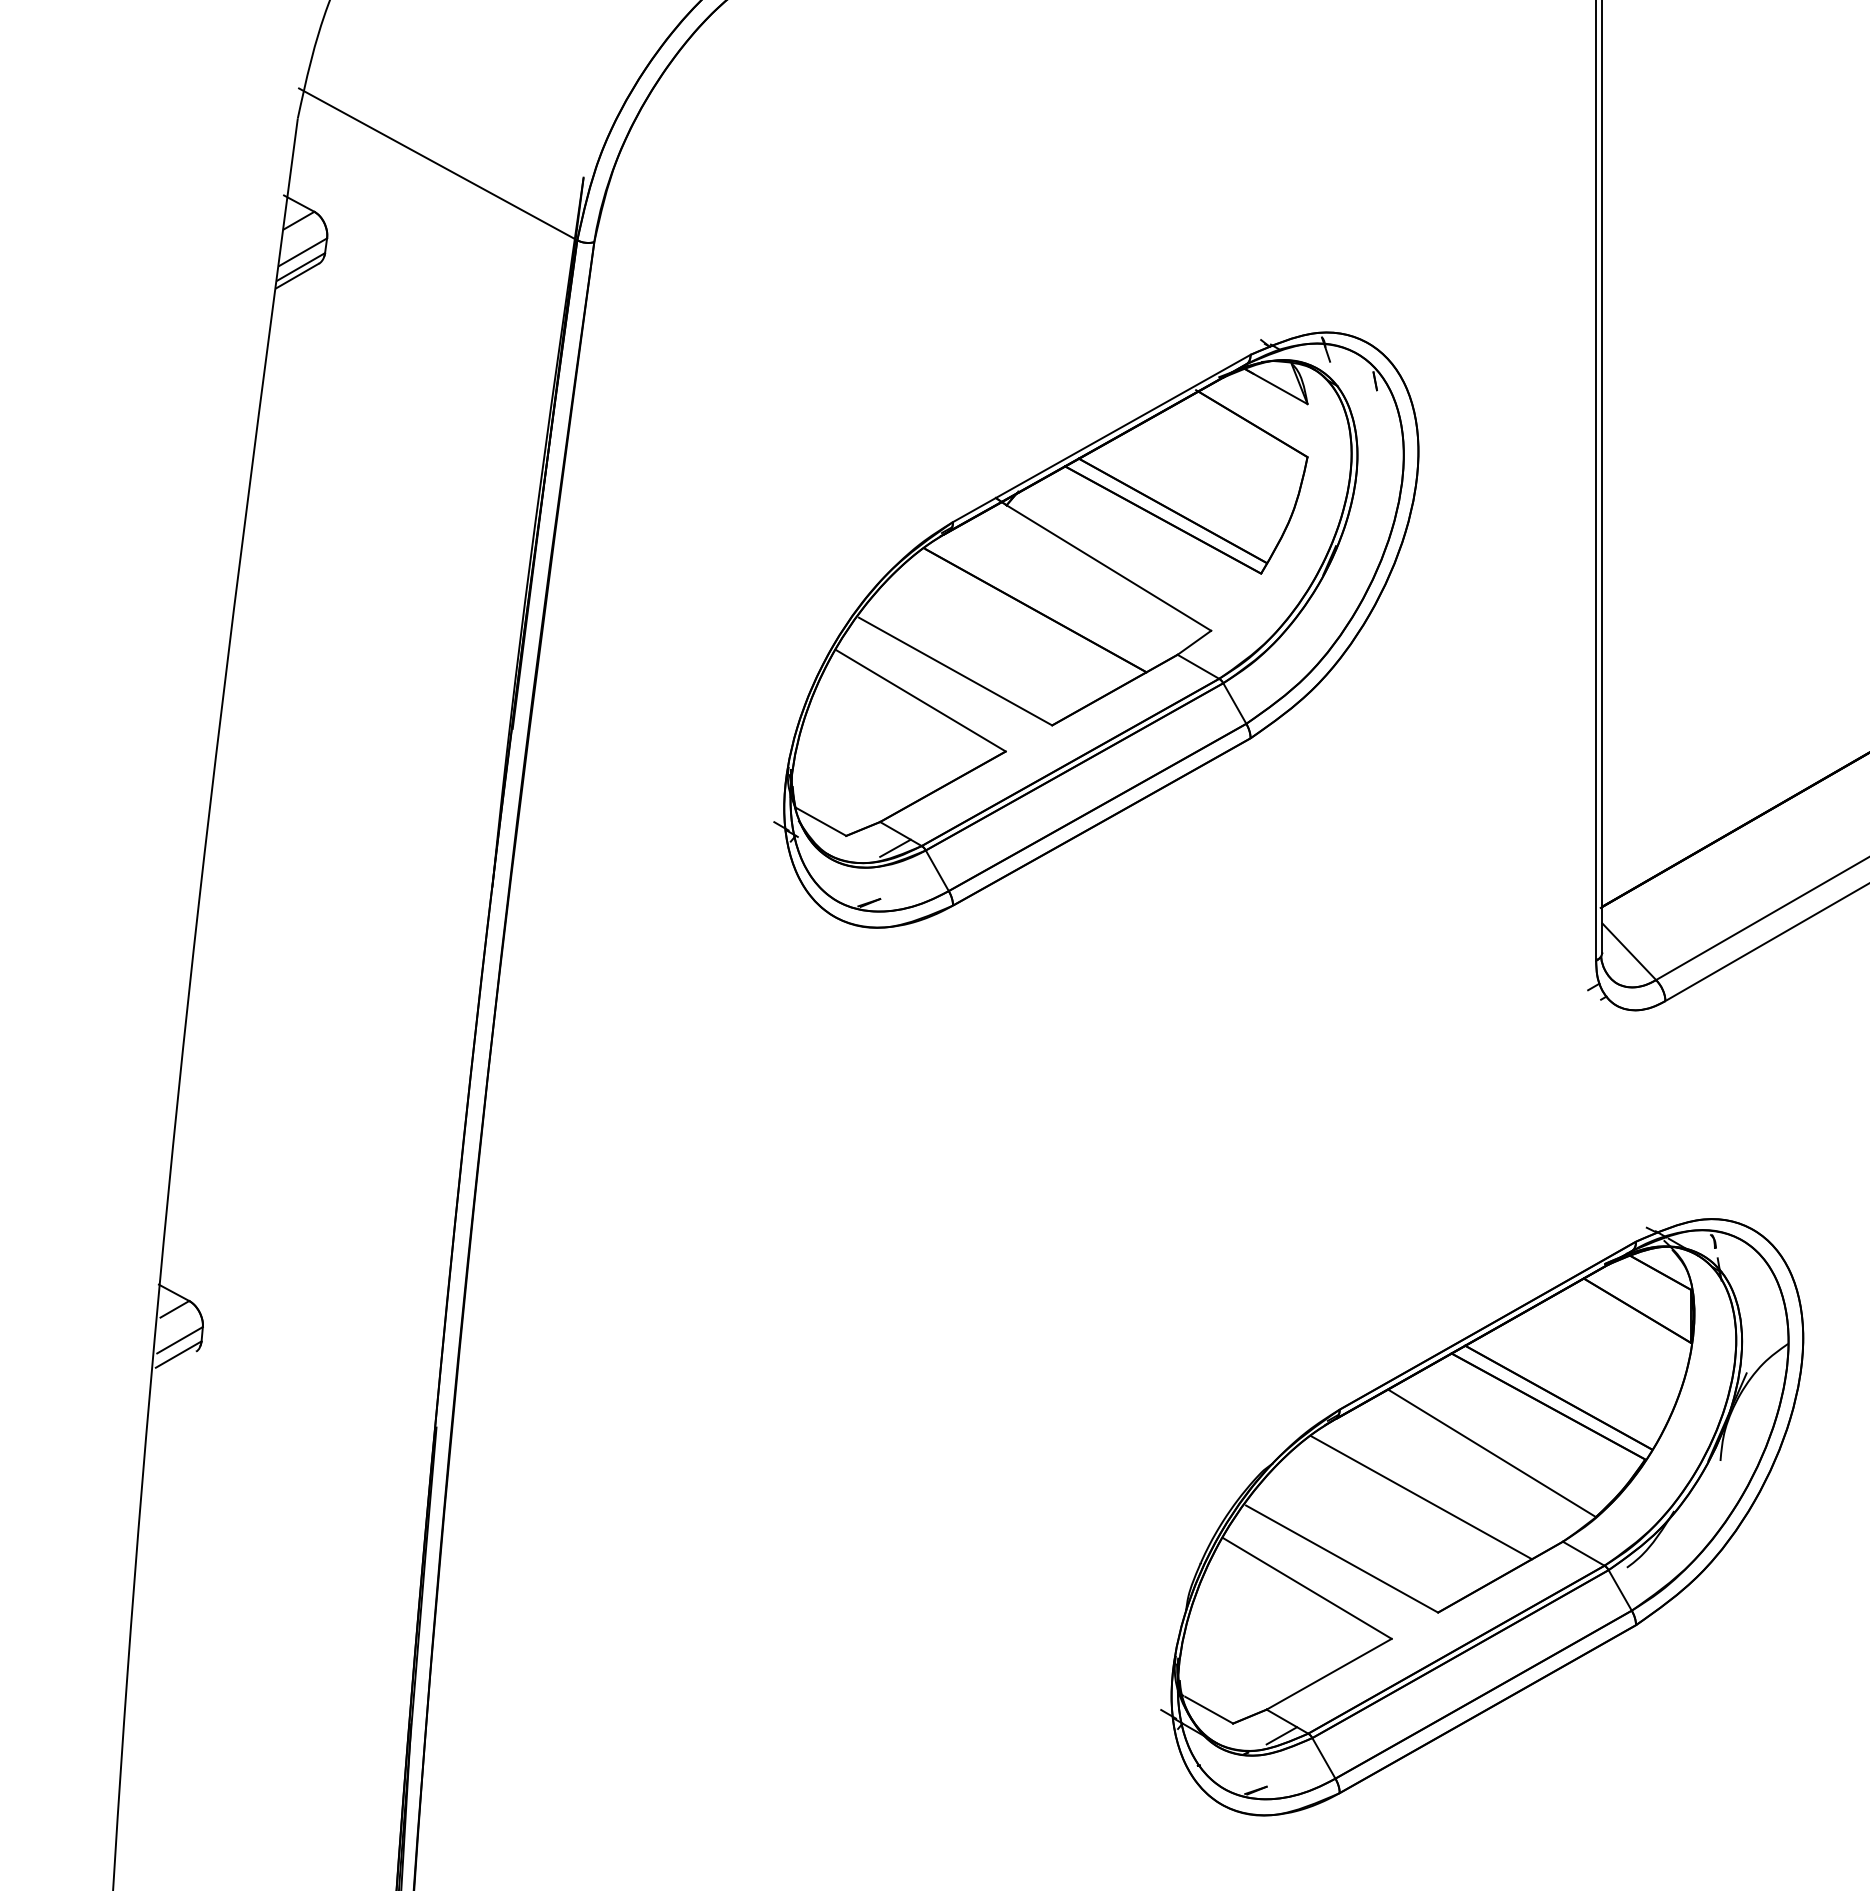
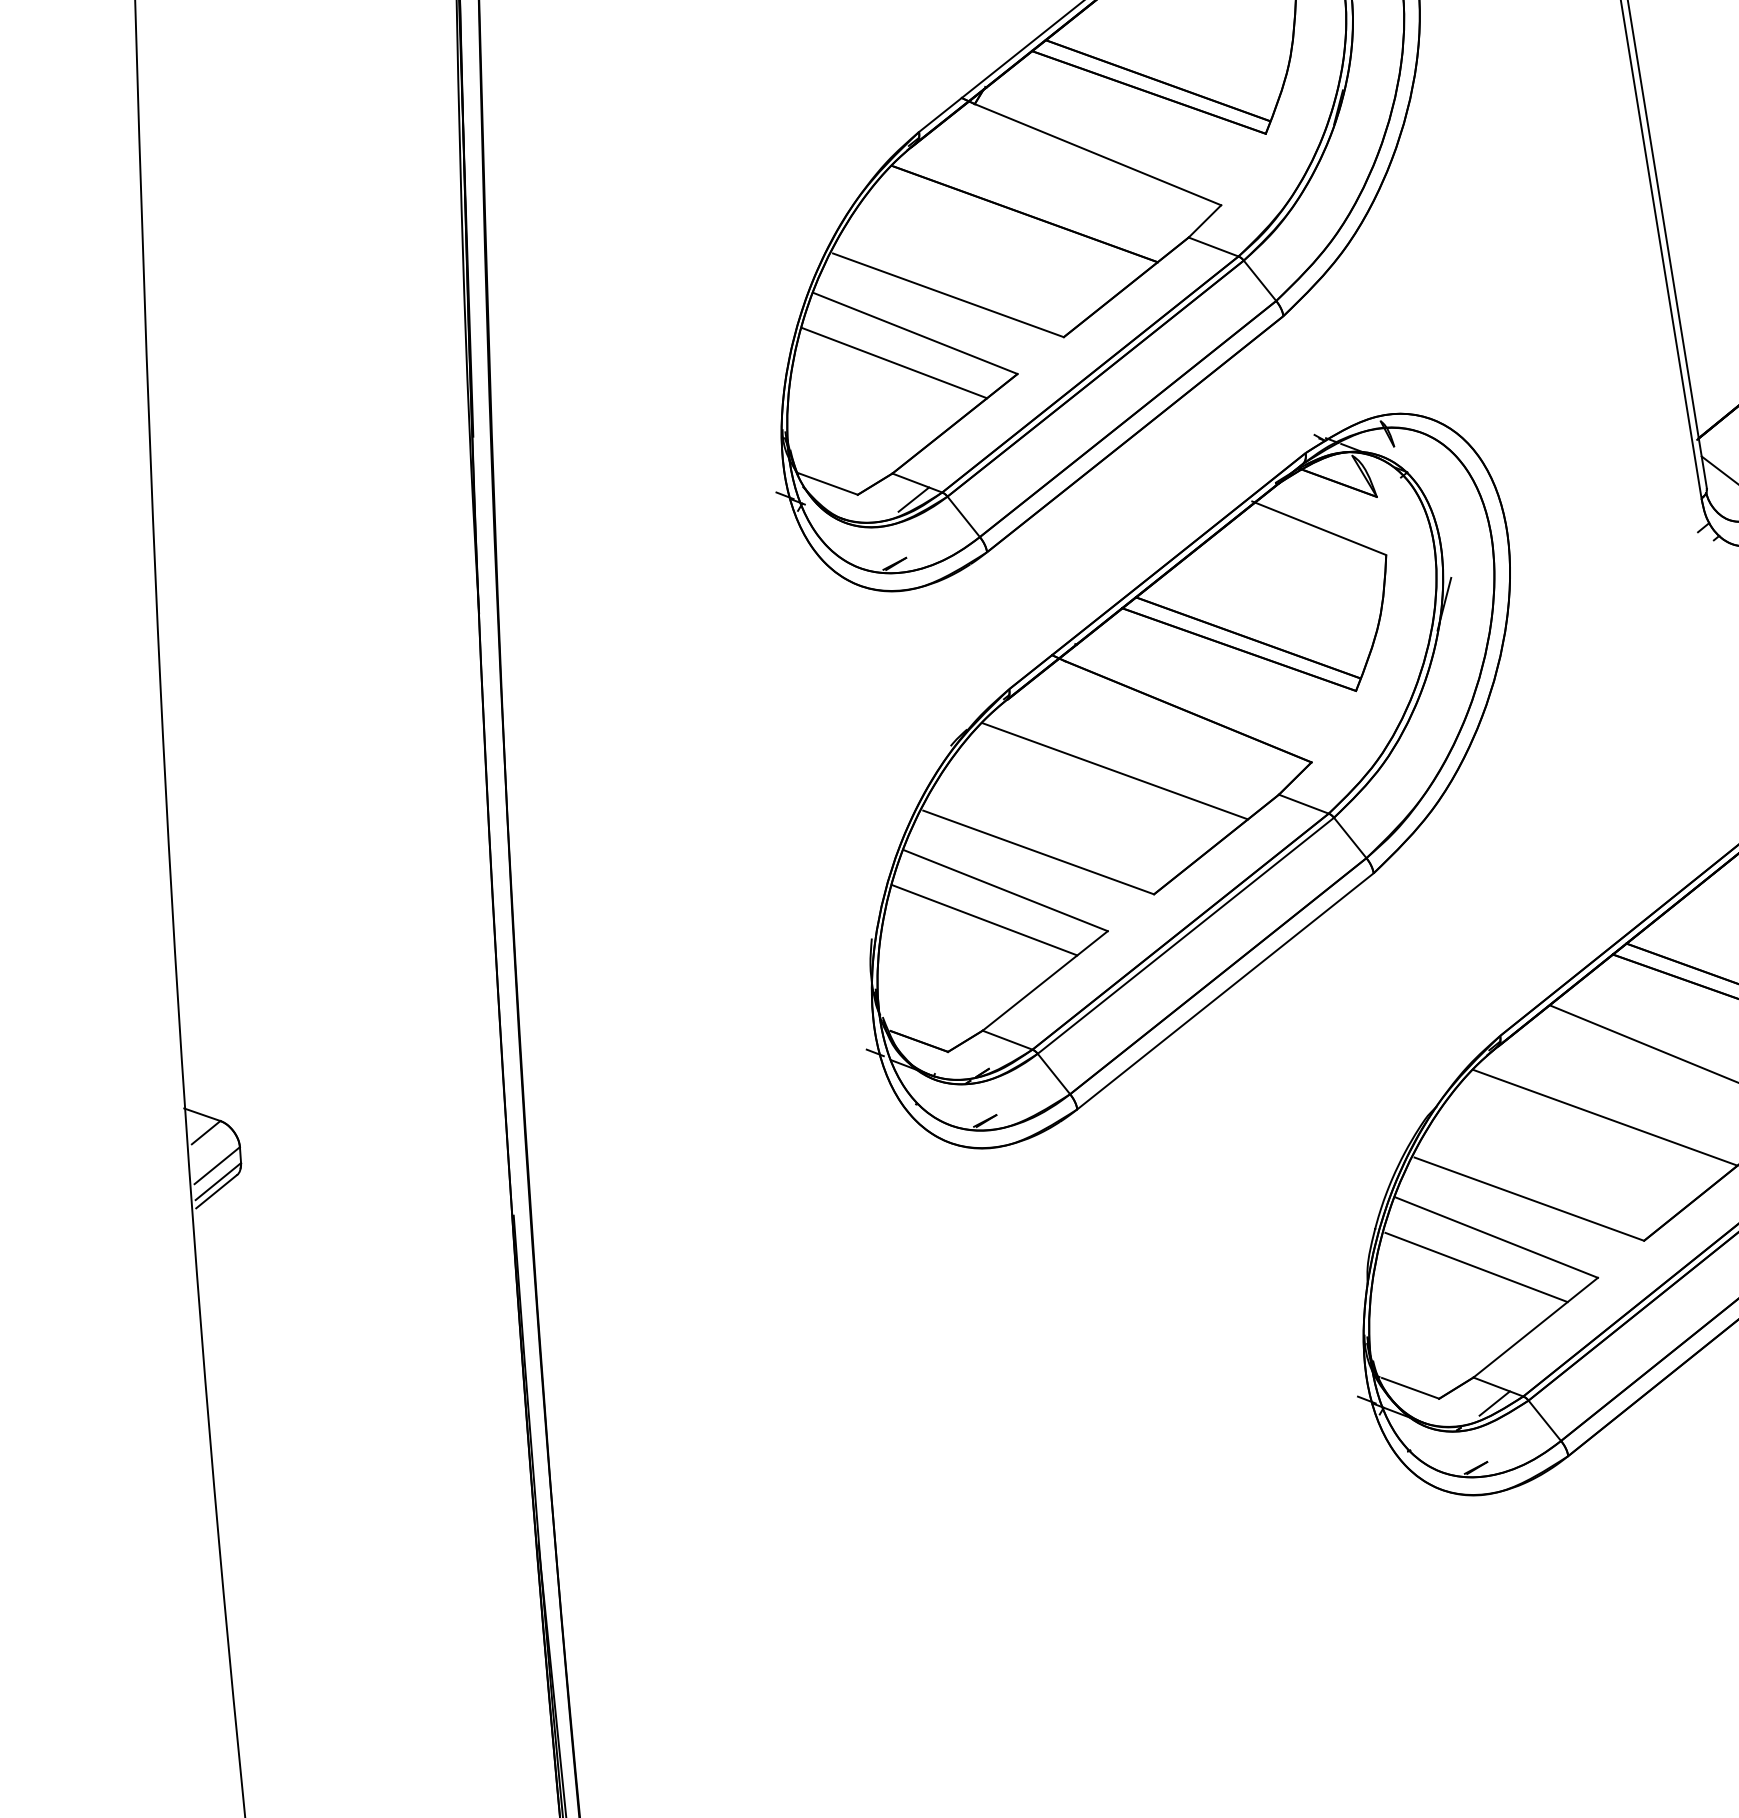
line: (898, 723) -> (895, 362), added
part: (1096, 1138) -> (1185, 781), added
line: (175, 1363) -> (216, 1191), added
line: (1285, 1612) -> (1476, 1267), added

